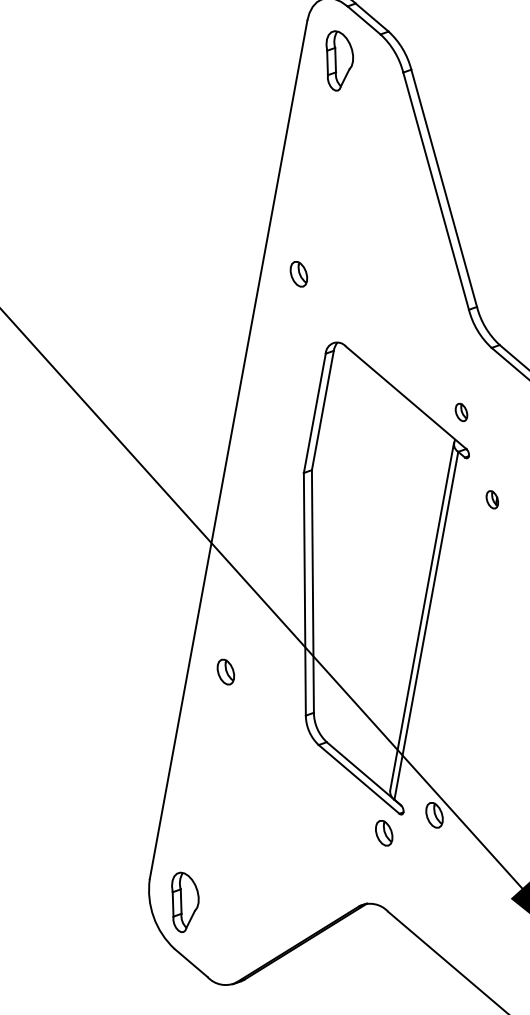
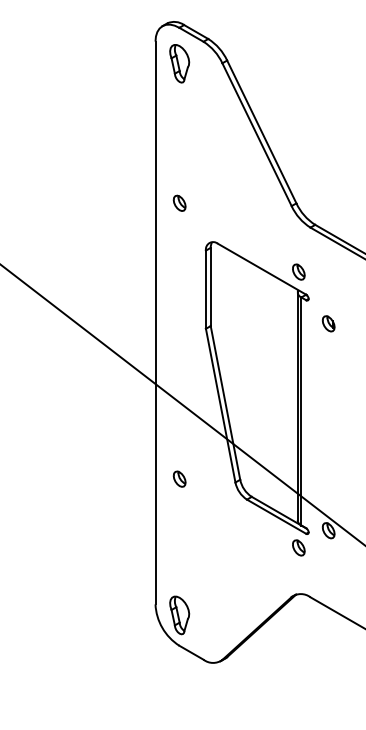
part: (461, 411) -> (298, 271), size x1.43
part: (492, 499) -> (328, 323), size x1.43
part: (225, 671) -> (179, 478), moved

